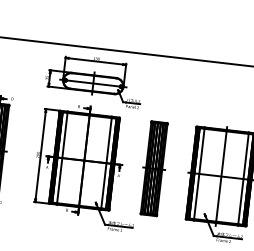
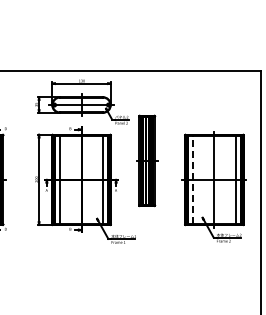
part: (154, 168) -> (147, 160), moved
line: (199, 173) -> (193, 179), solid -> dashed

